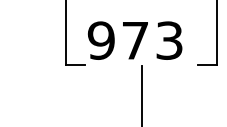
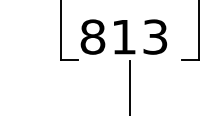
text: (117, 40) -> (107, 36), 973 -> 813

